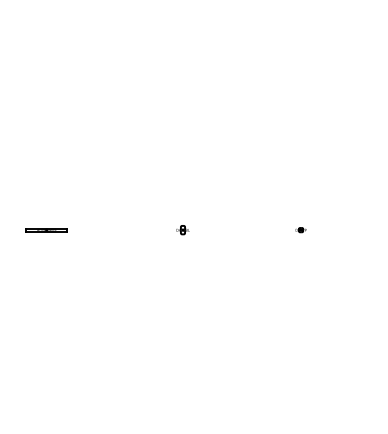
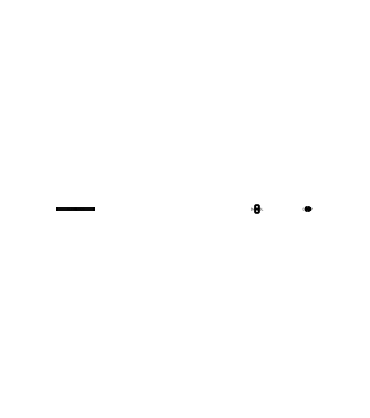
part: (182, 229) -> (256, 208), moved

